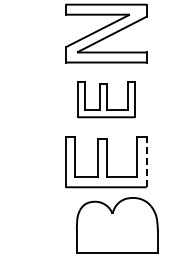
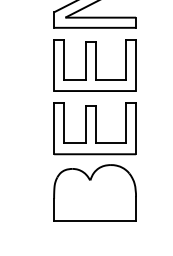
part: (106, 99) -> (95, 65), size x1.43
line: (146, 161) -> (135, 128), dashed -> solid
part: (117, 225) -> (95, 192), moved

